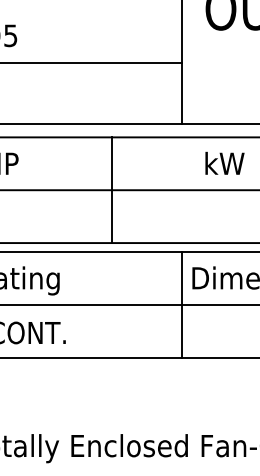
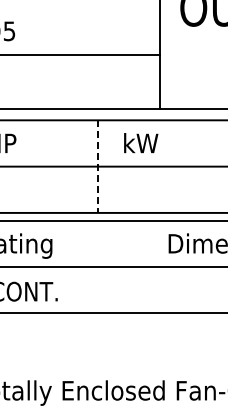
text: (225, 163) -> (141, 143), moved
line: (112, 191) -> (98, 167), solid -> dashed
line: (181, 304) -> (159, 266), removed

